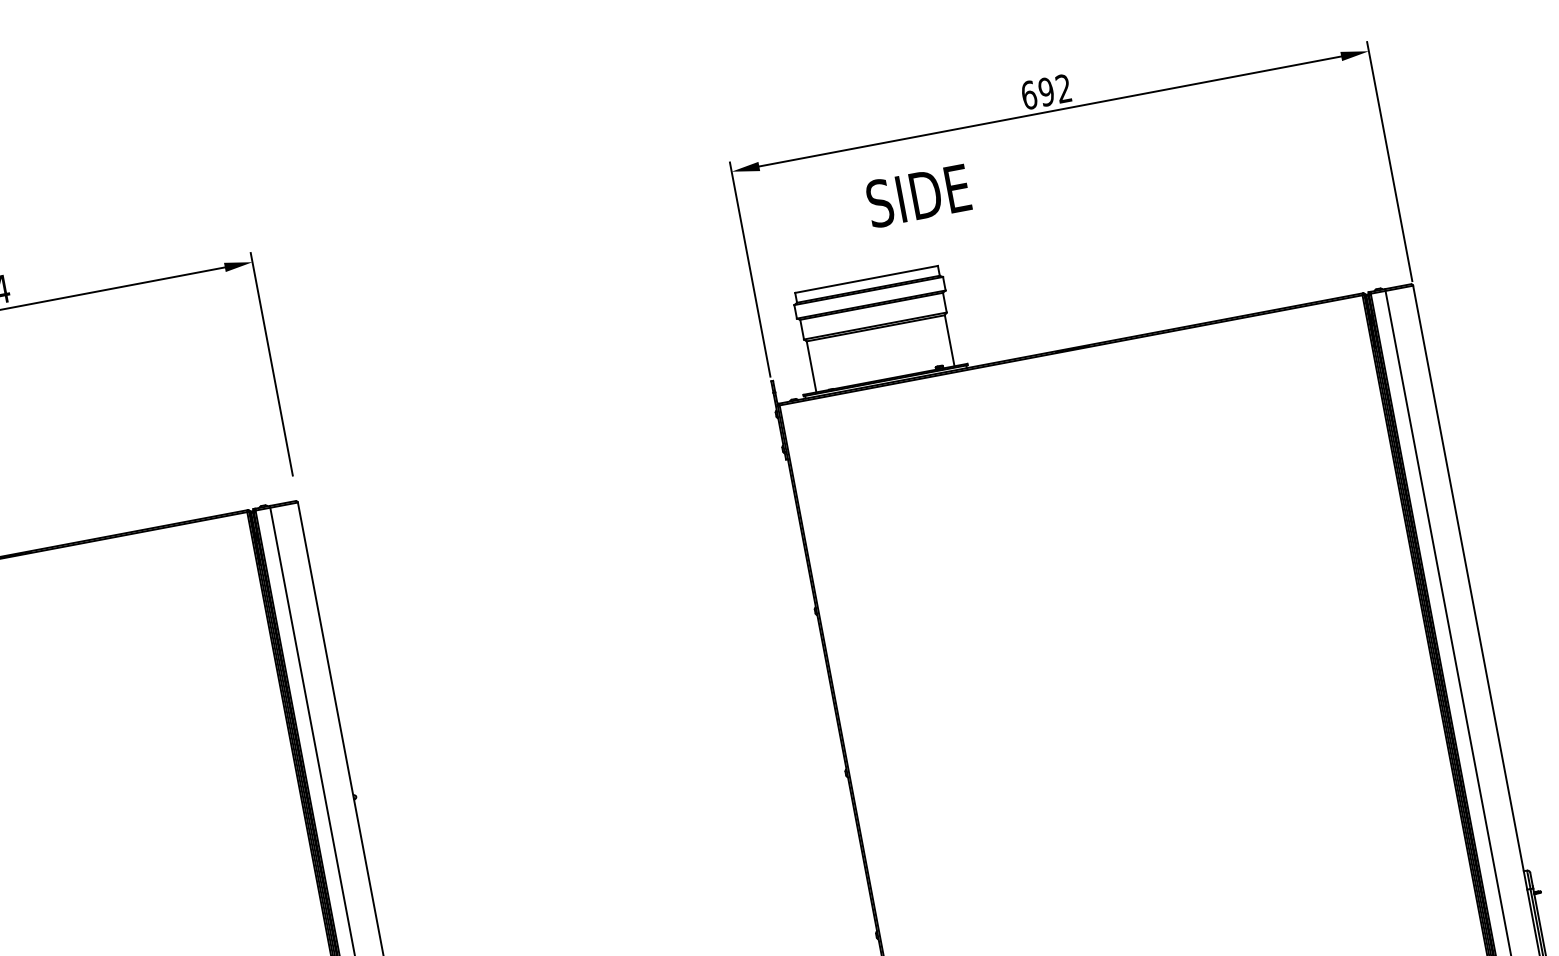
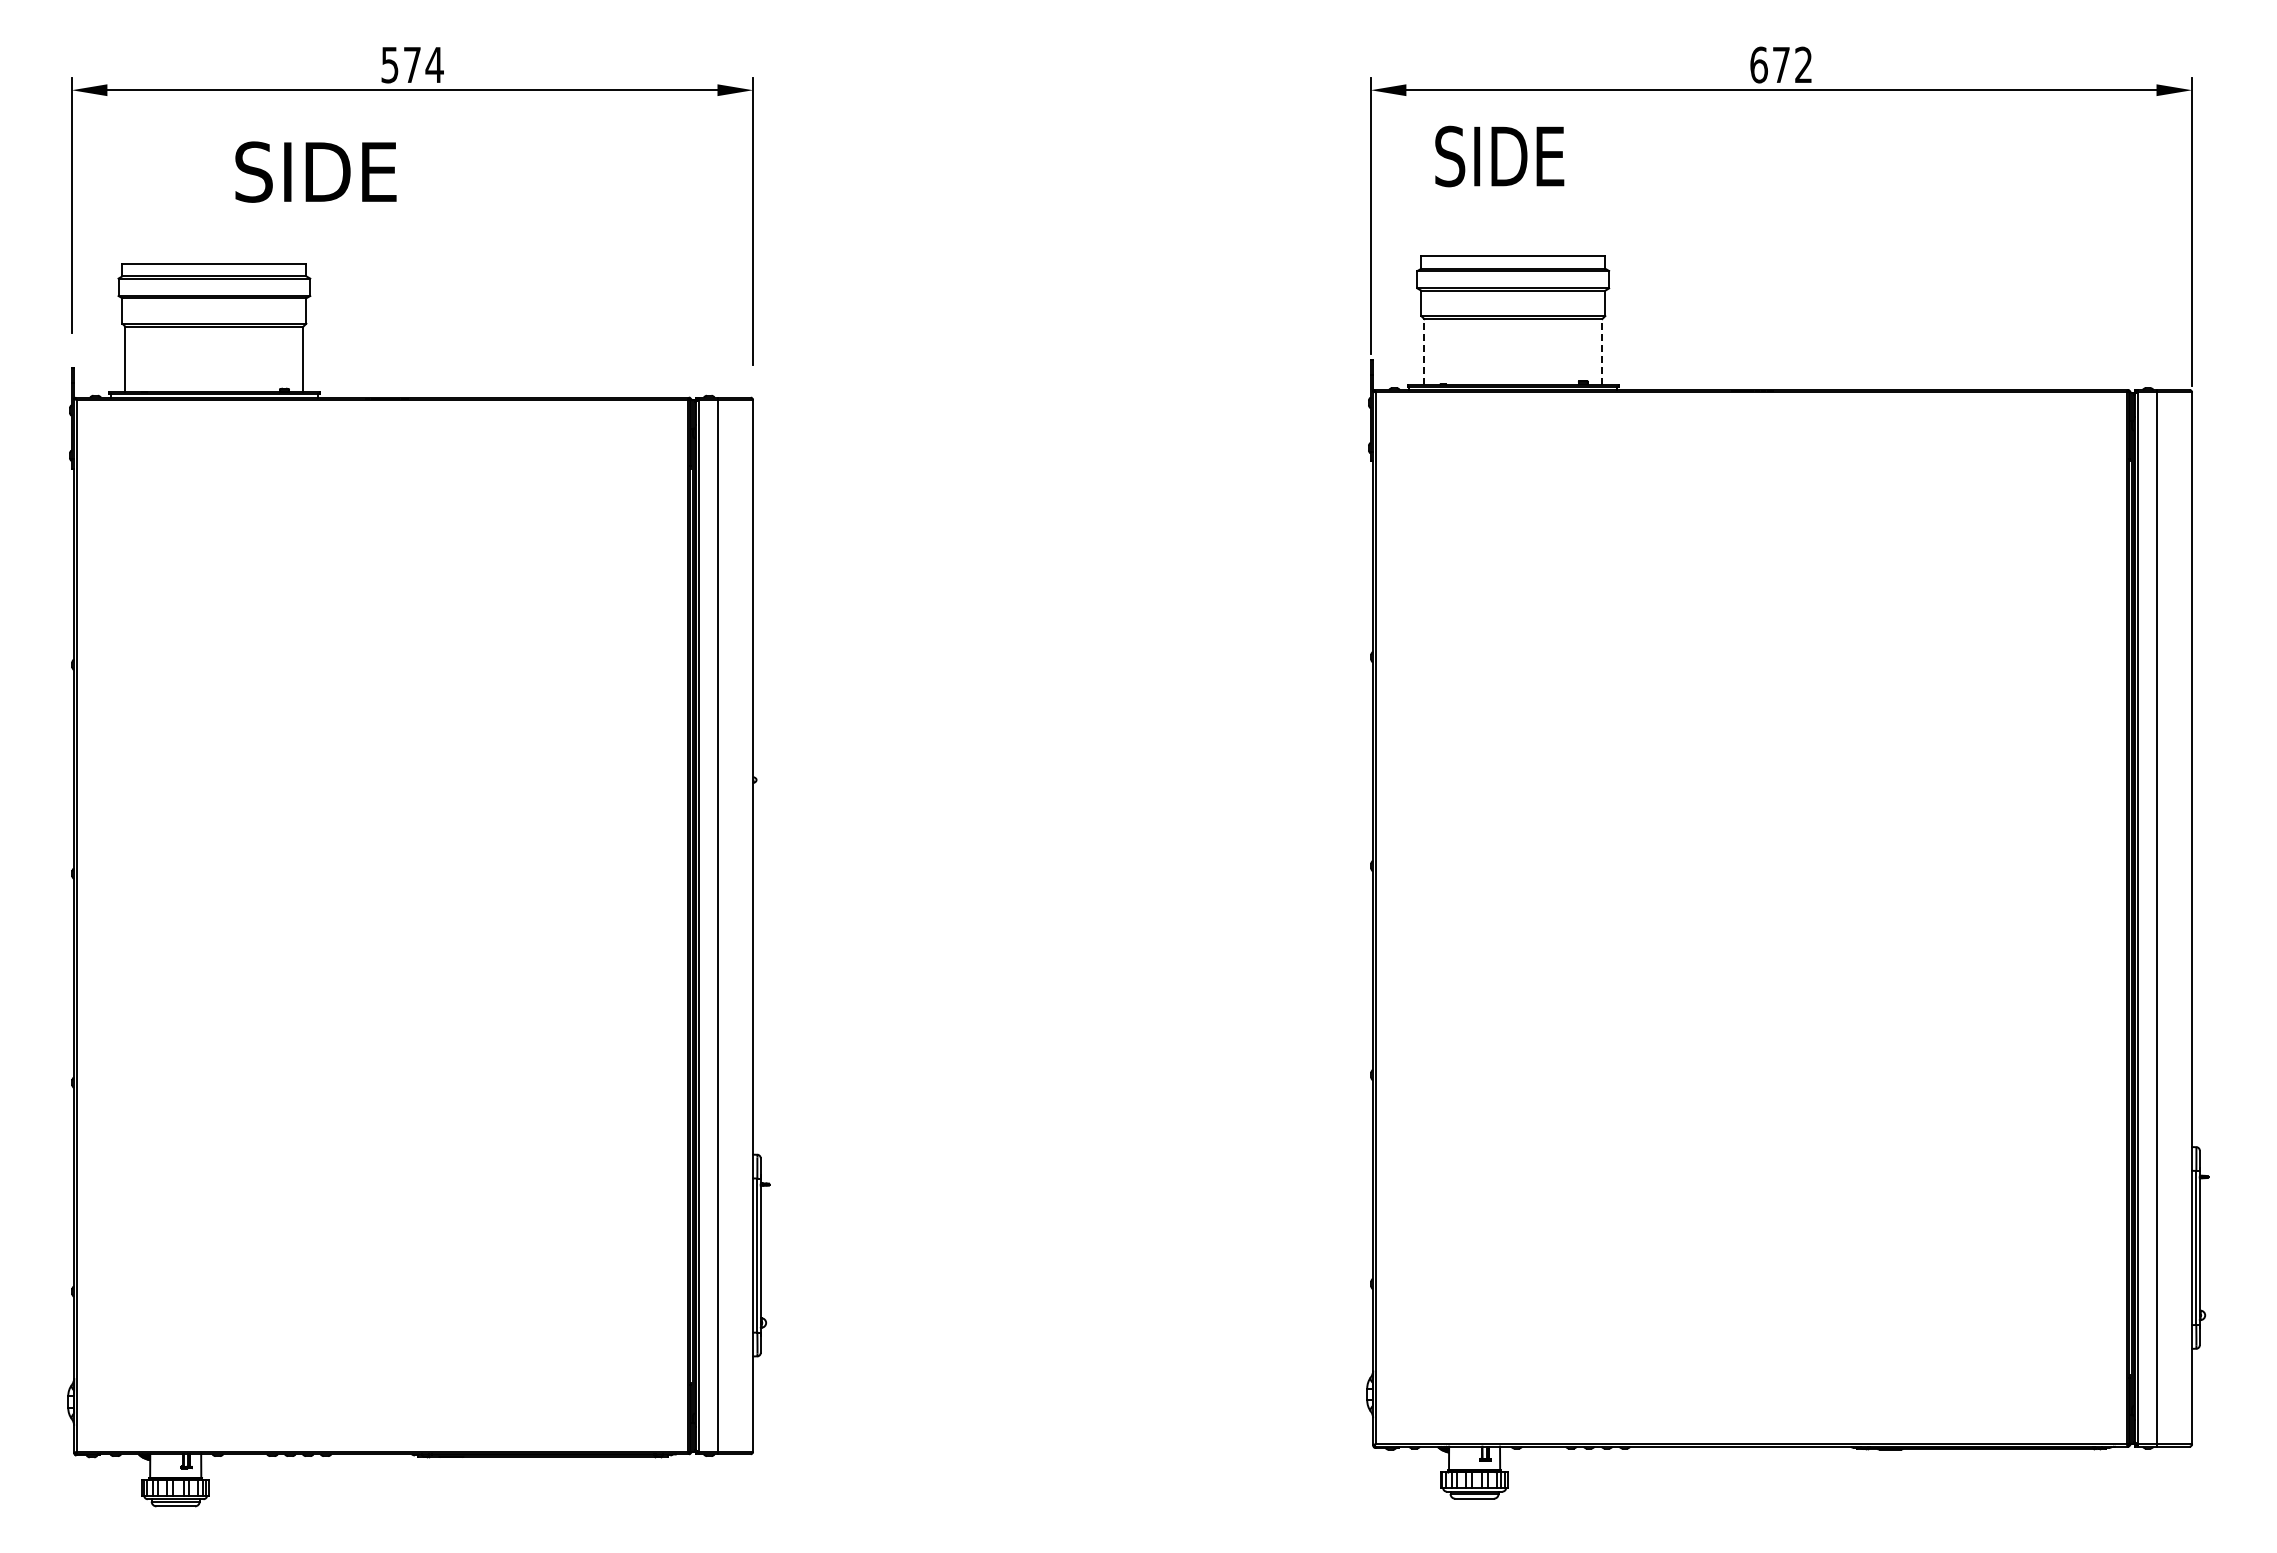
text: (1046, 91) -> (1781, 64), 692 -> 672
text: (918, 196) -> (1499, 156), moved
line: (949, 340) -> (1602, 351), solid -> dashed
line: (811, 366) -> (1424, 351), solid -> dashed

